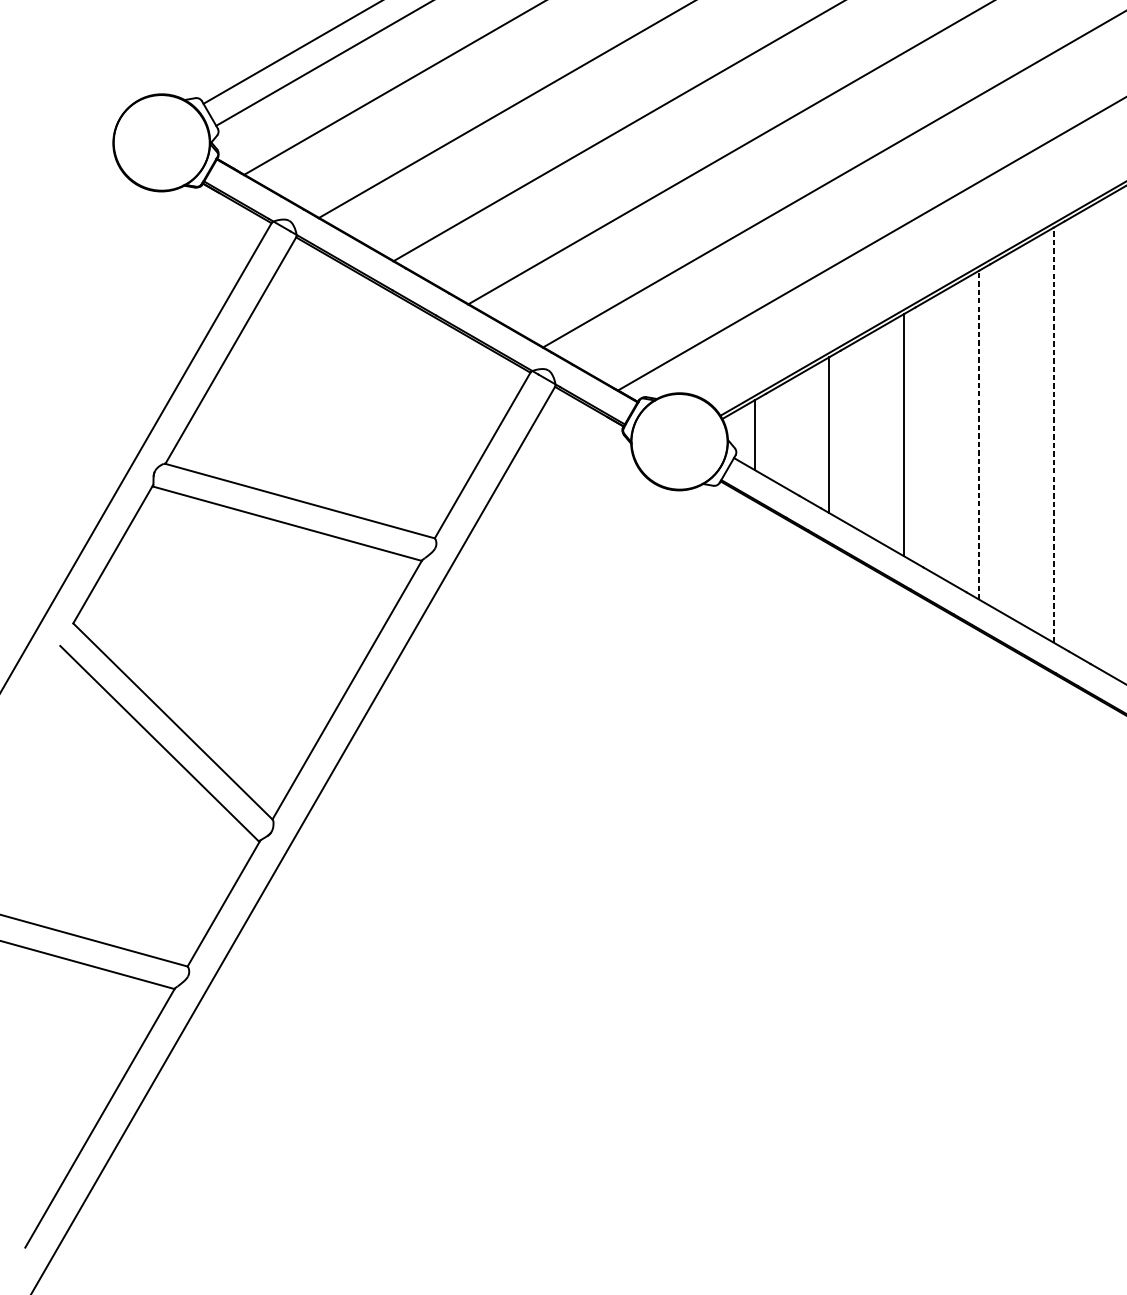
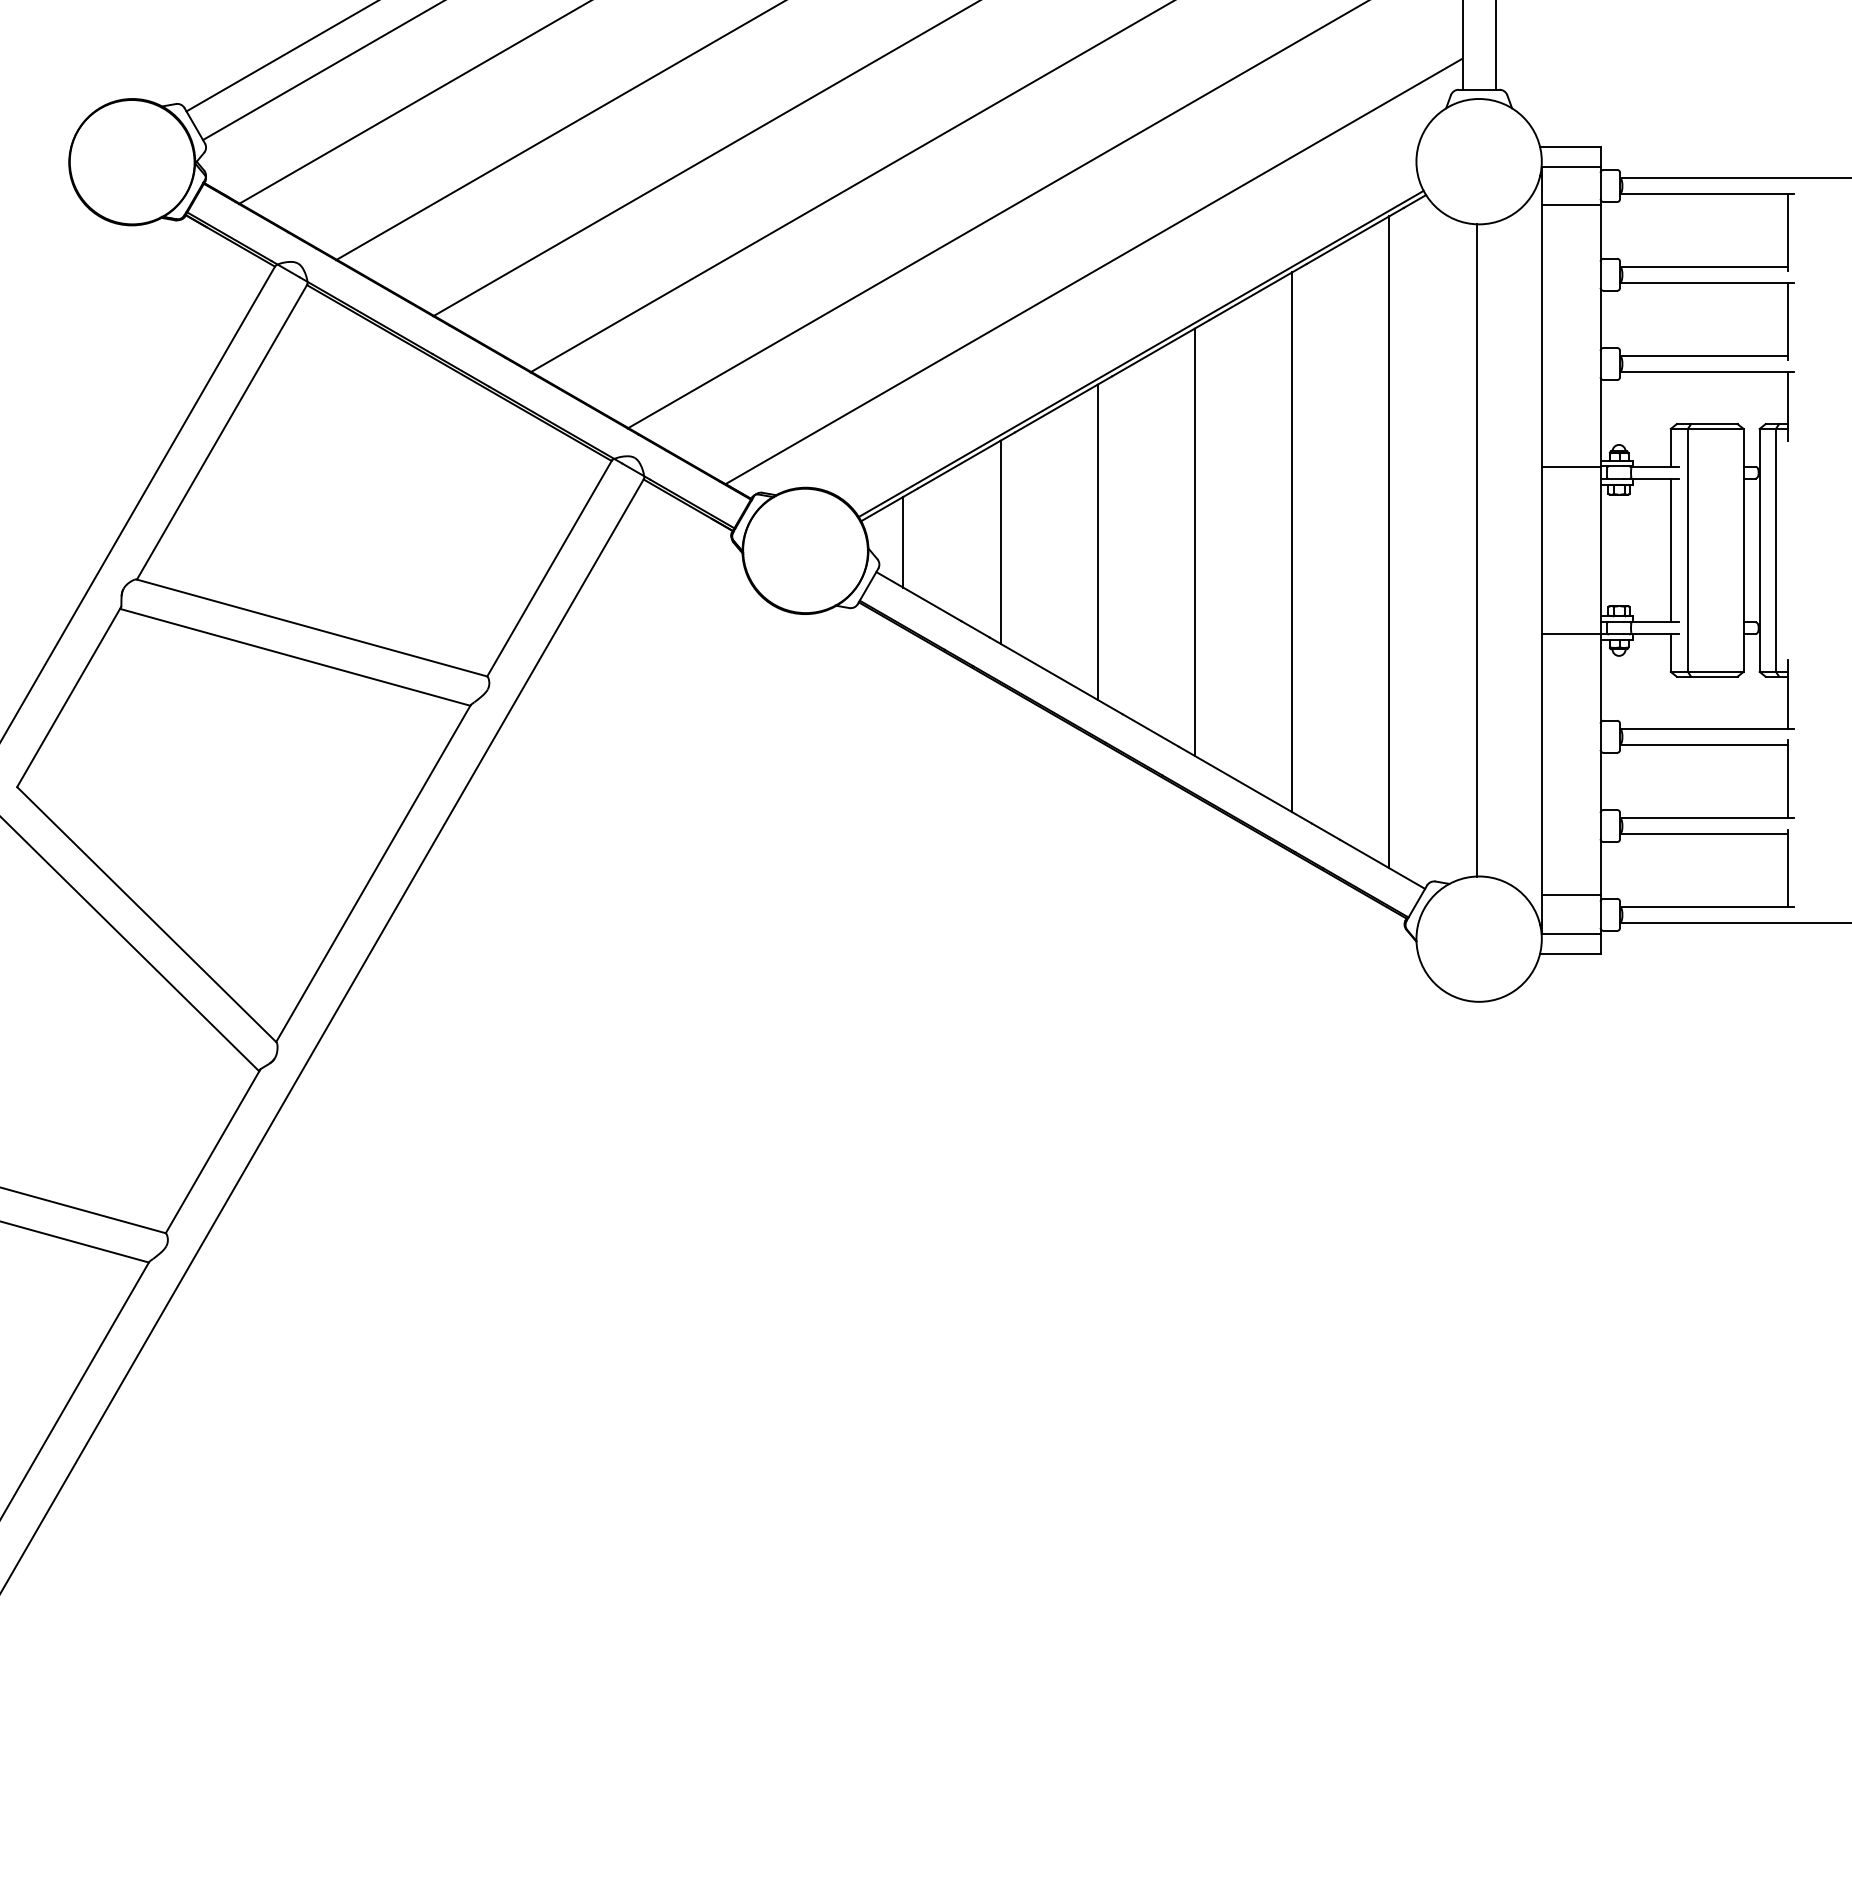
line: (978, 435) -> (1194, 542), dashed -> solid
line: (1054, 435) -> (1292, 542), dashed -> solid

